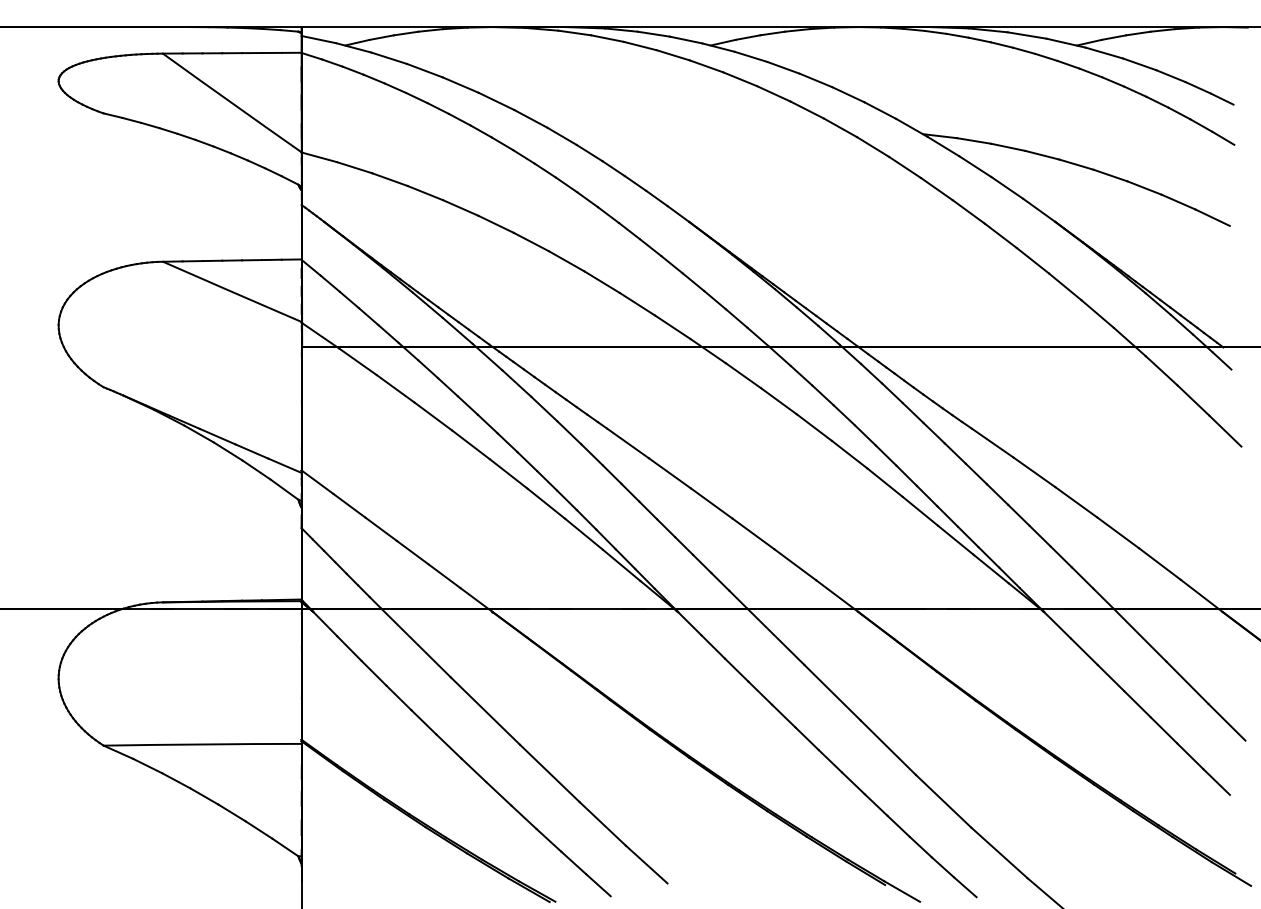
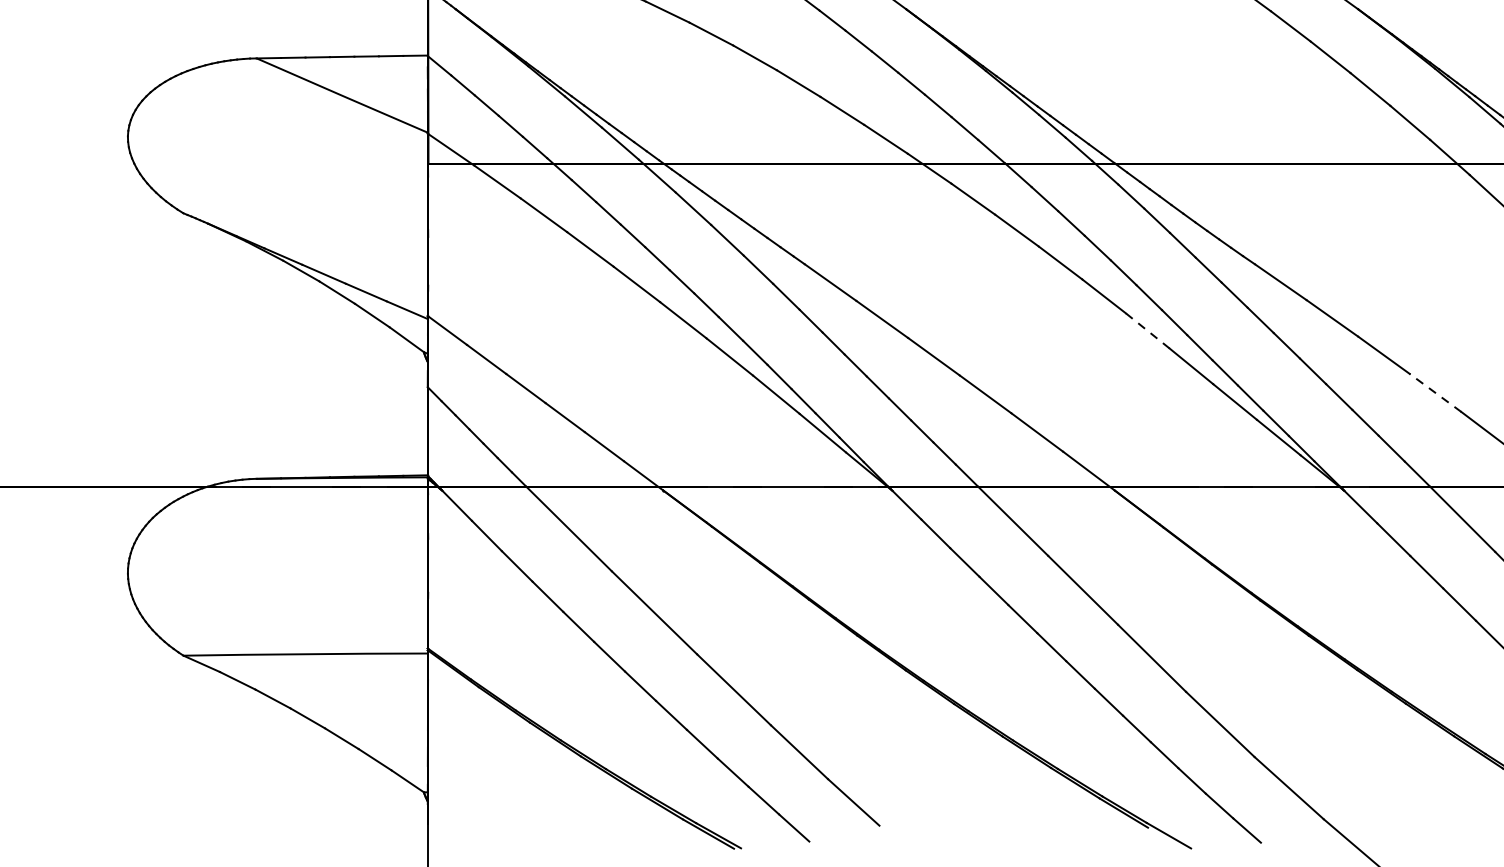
line: (884, 482) -> (1147, 330), solid -> dashed
line: (1118, 532) -> (1436, 392), solid -> dashed

